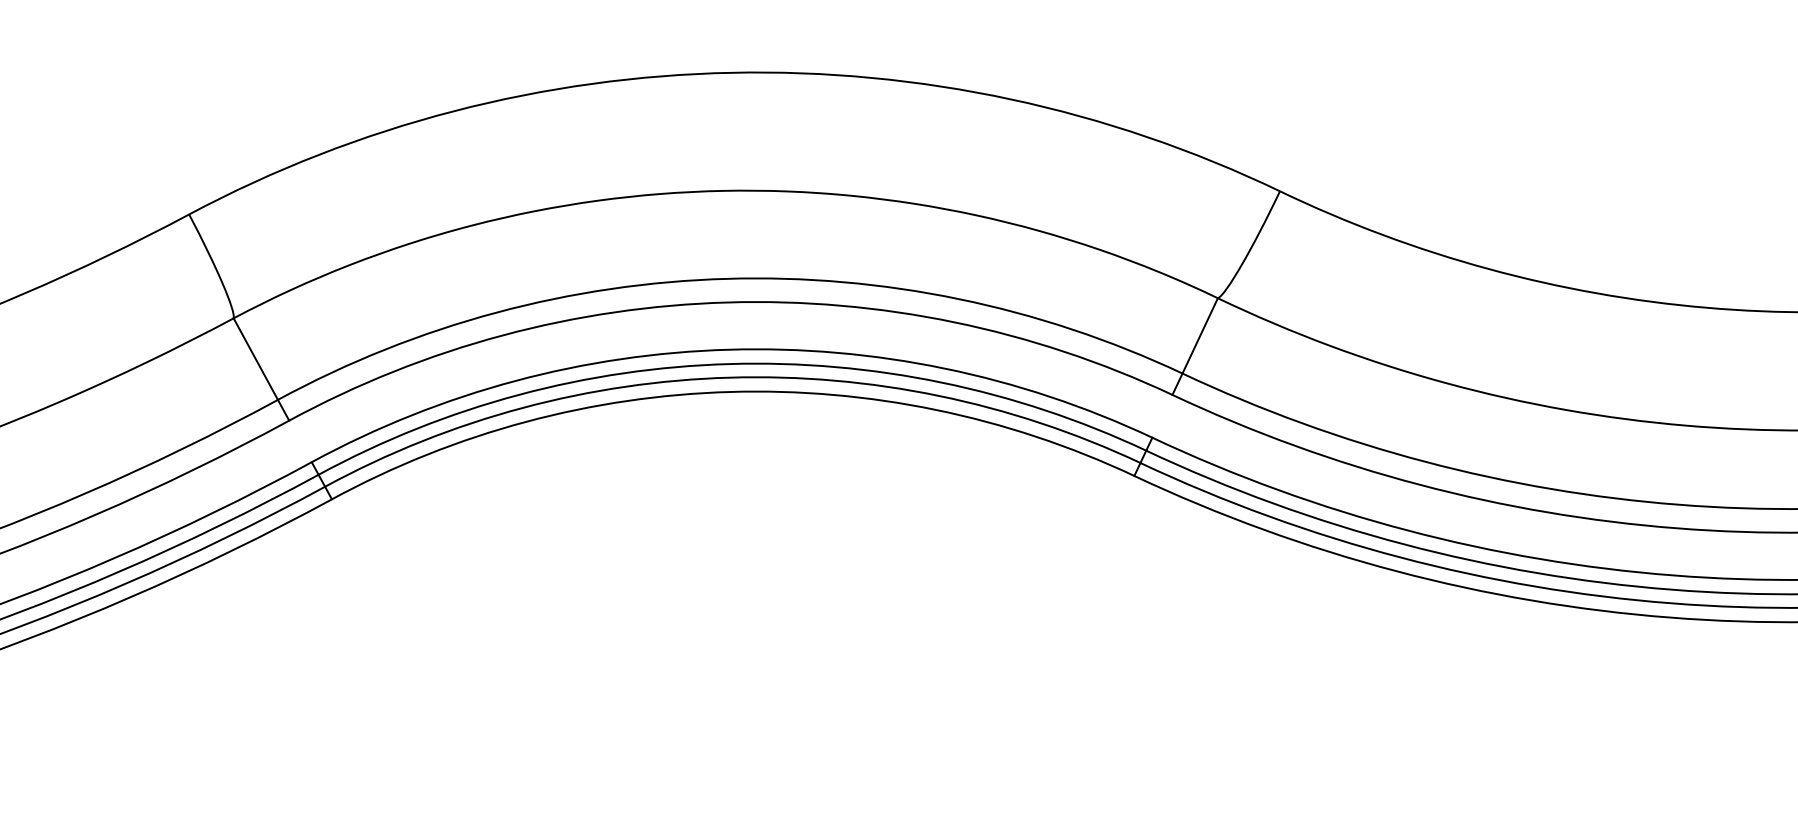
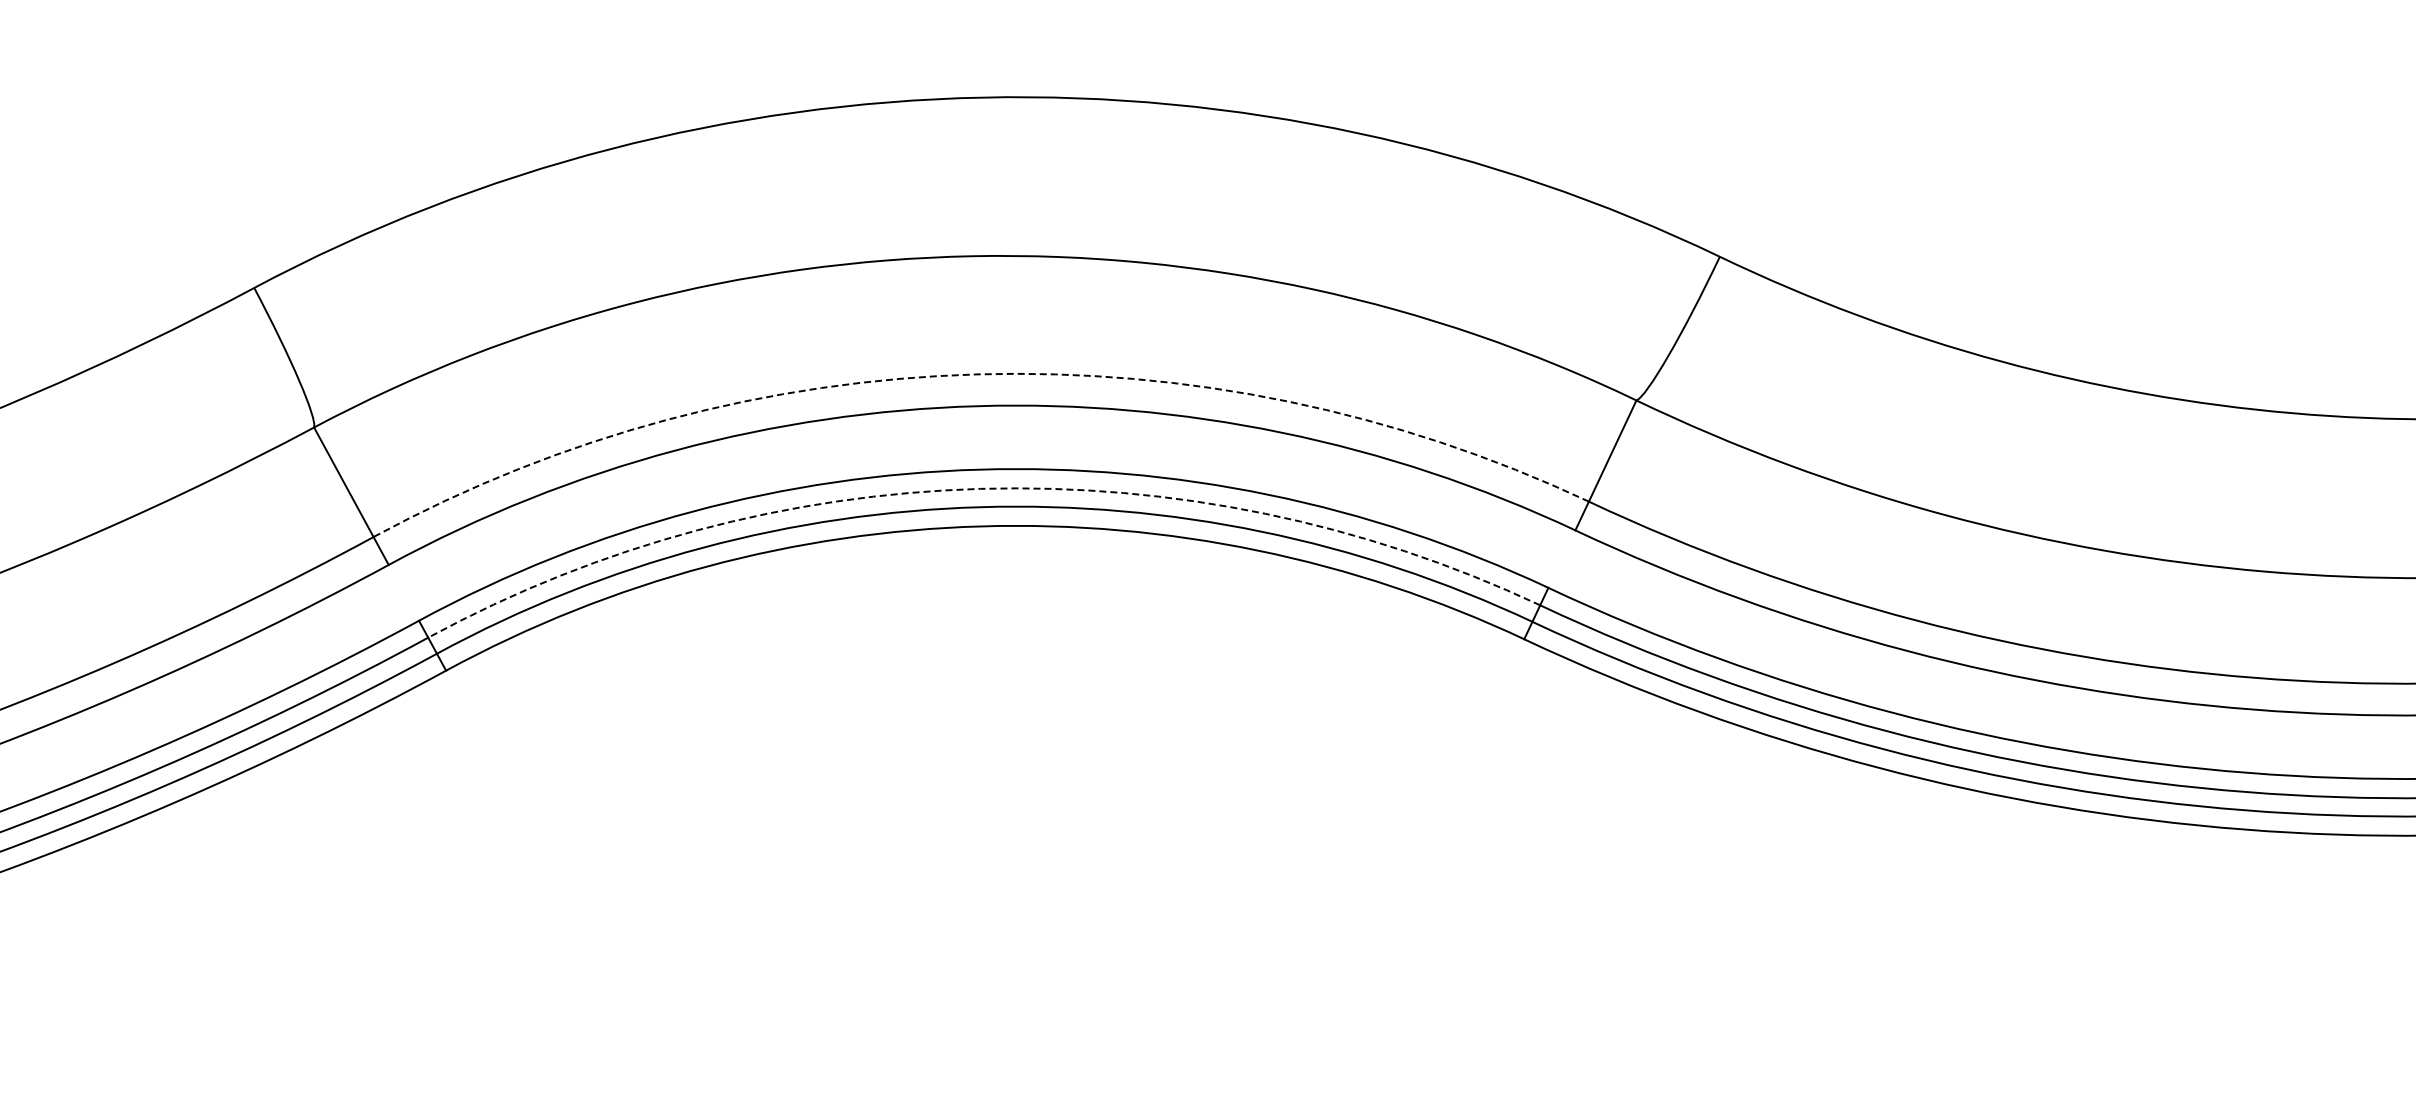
arc: (727, 278) -> (977, 374), solid -> dashed
arc: (729, 363) -> (980, 488), solid -> dashed

